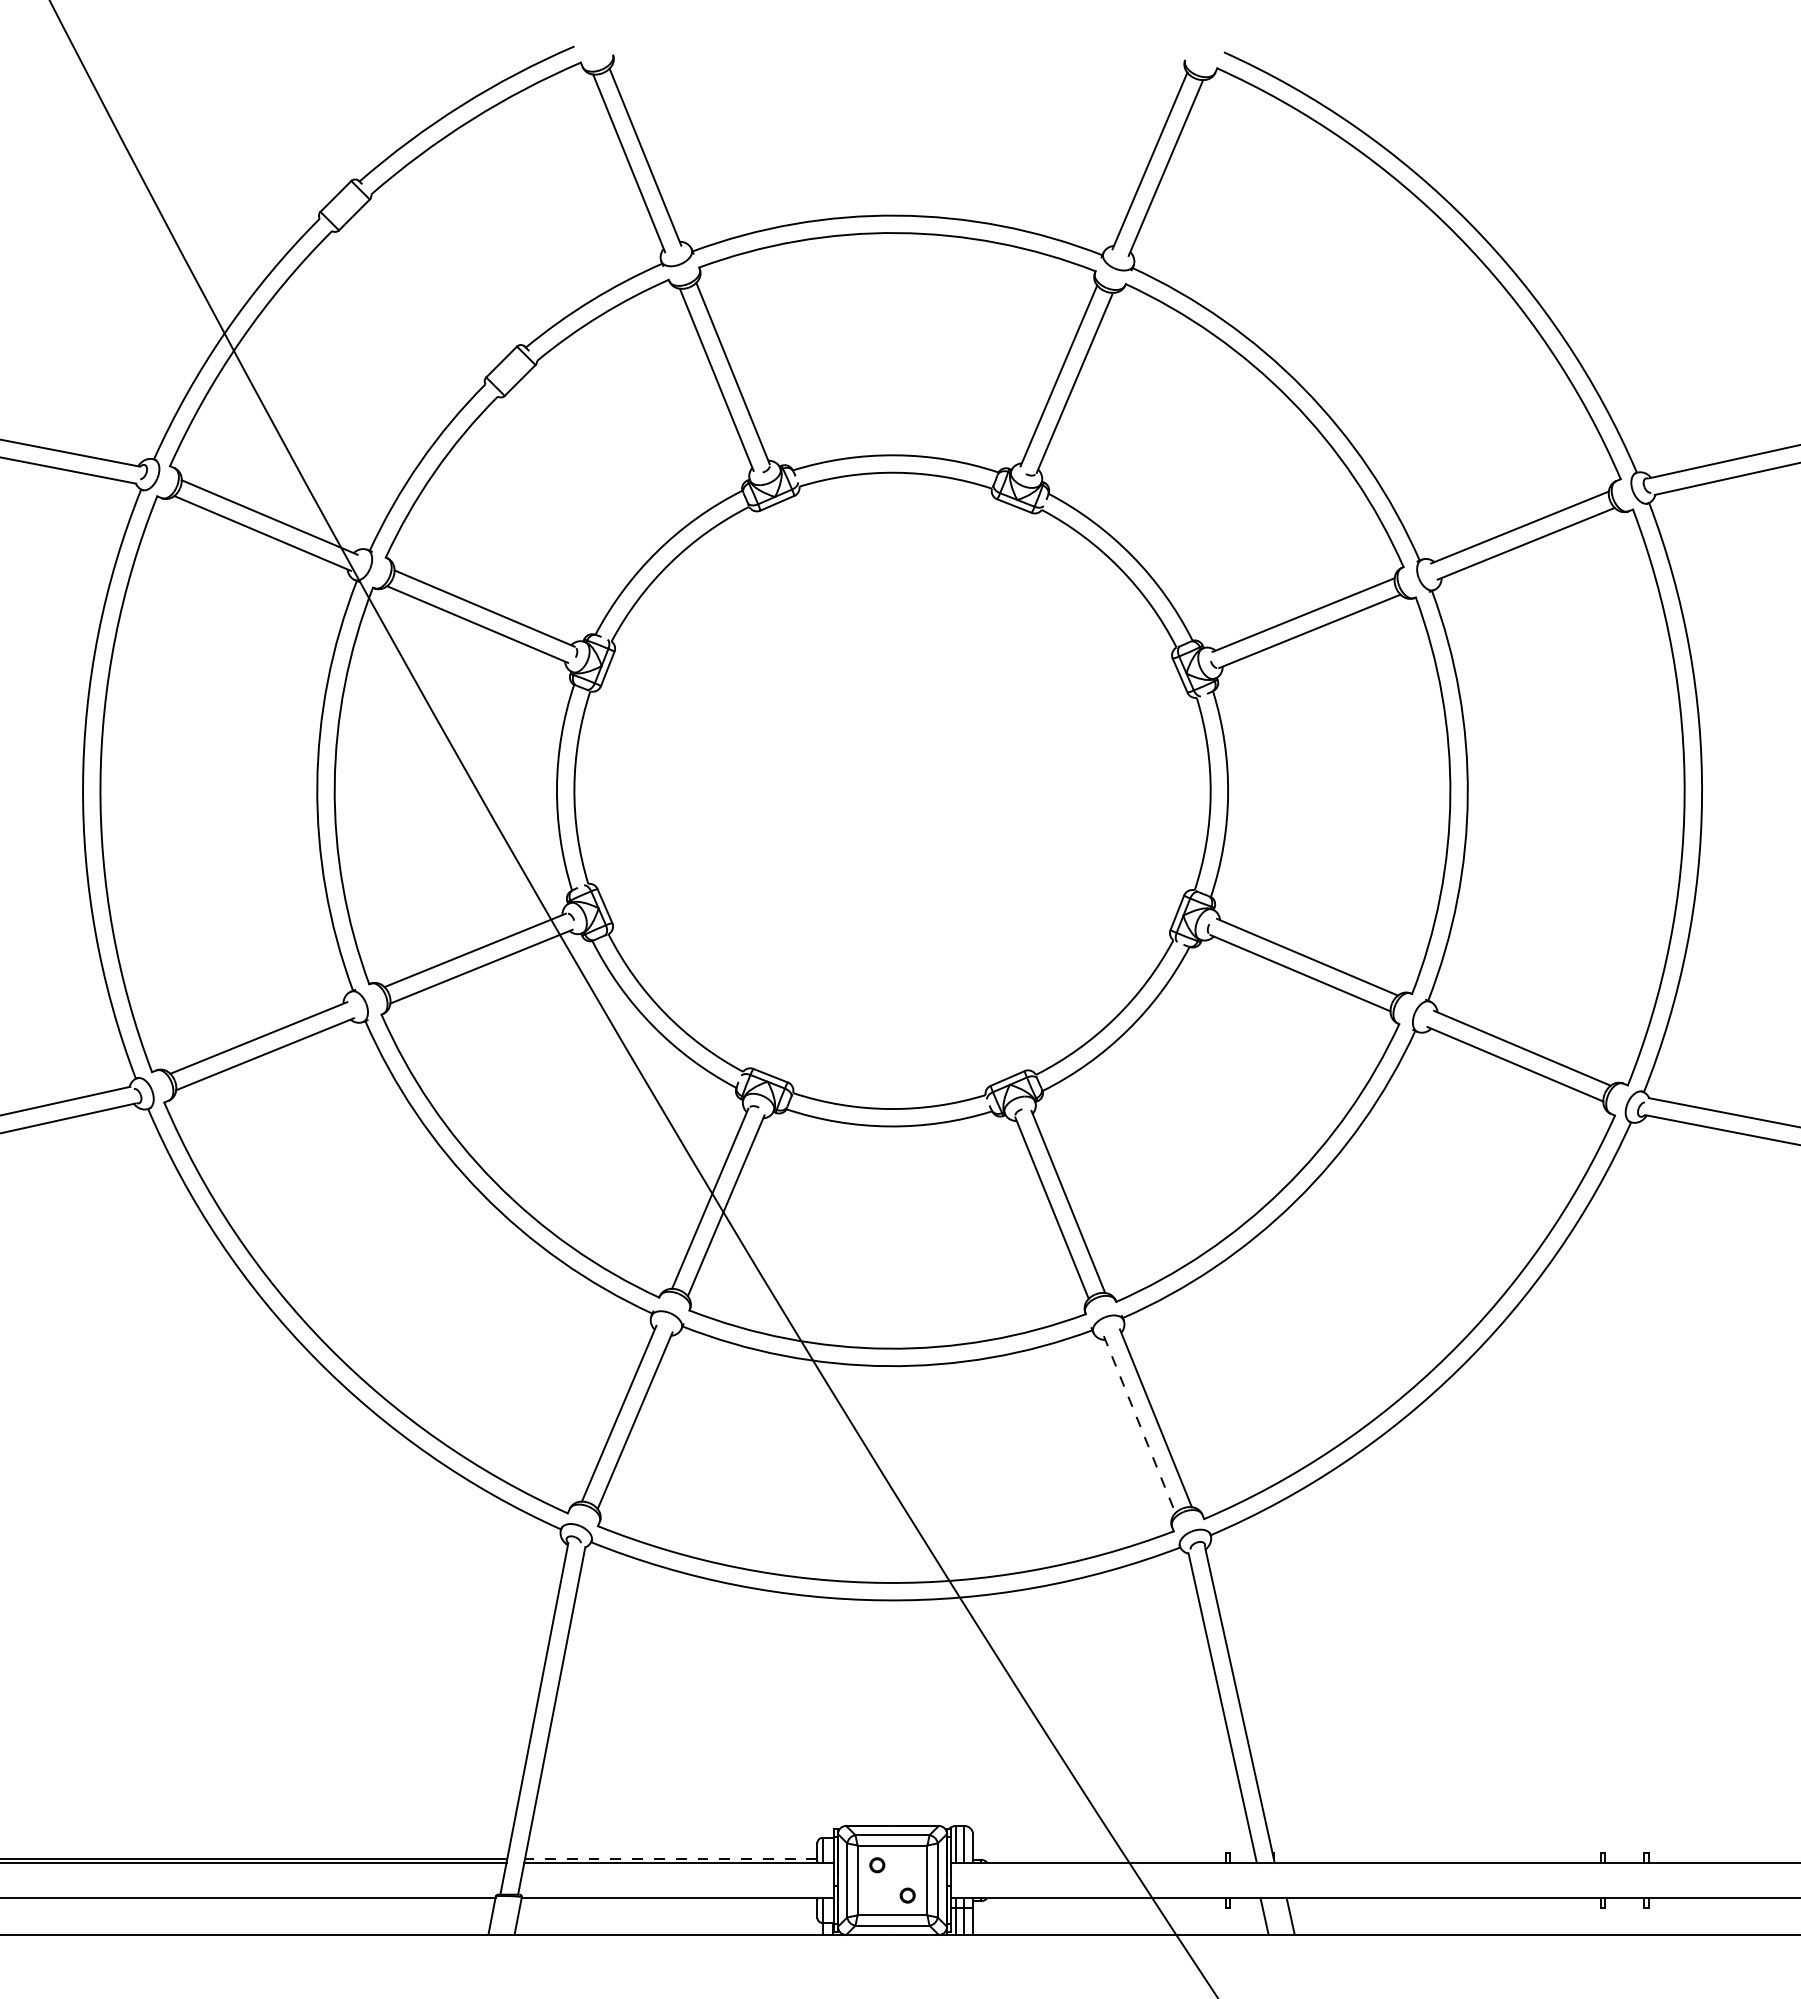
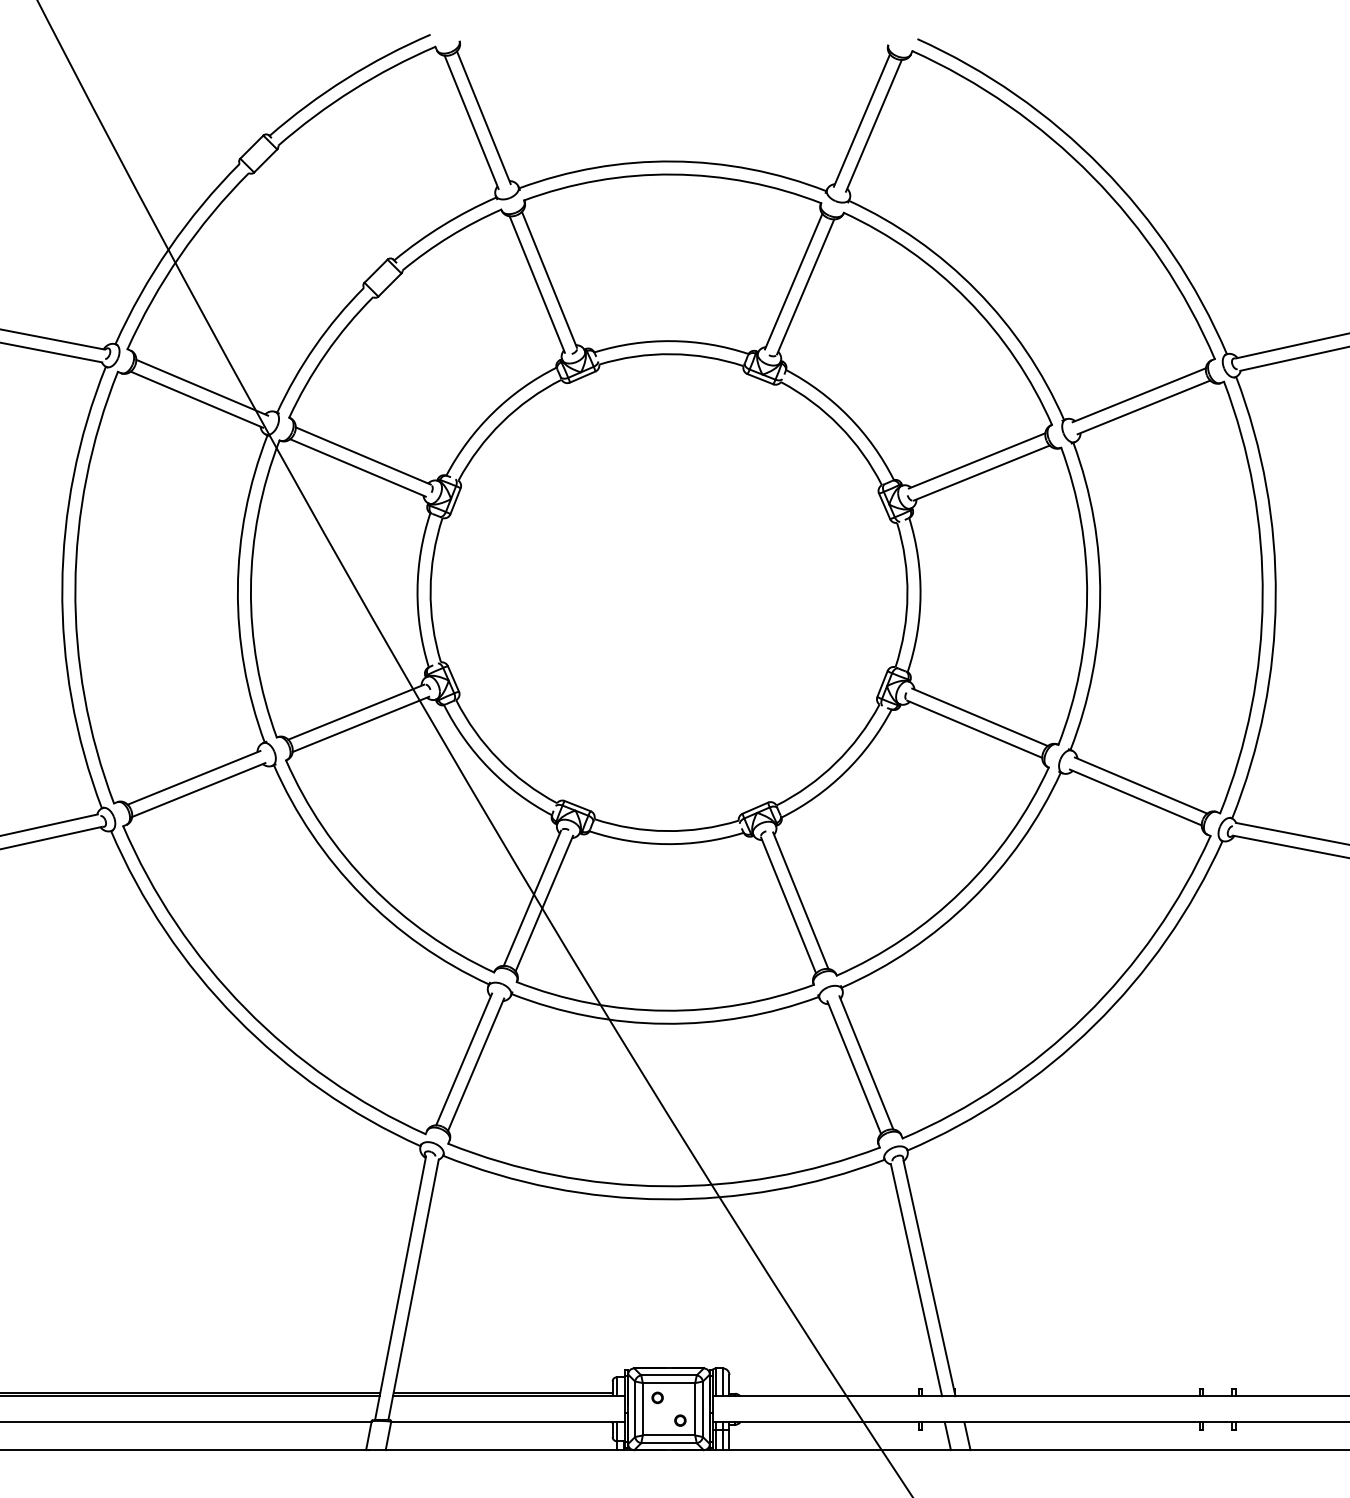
line: (1139, 1425) -> (854, 1068), dashed -> solid
line: (670, 1858) -> (502, 1392), dashed -> solid

